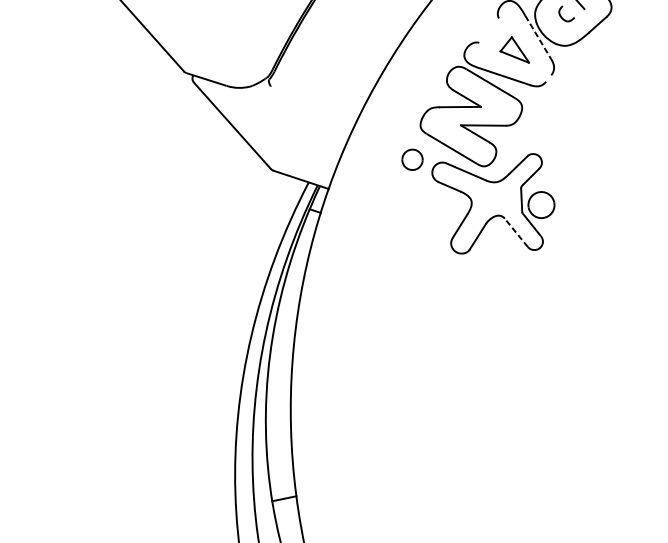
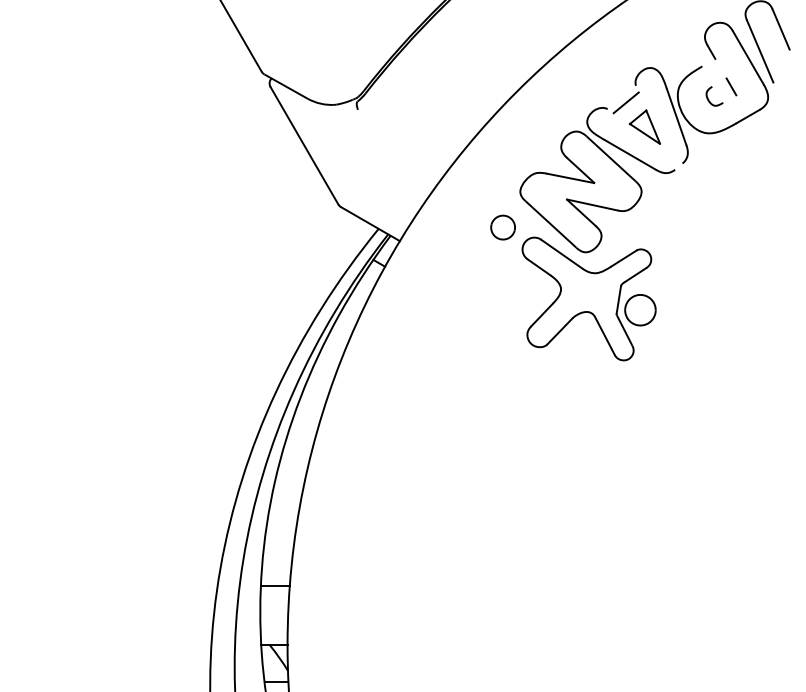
line: (493, 34) -> (625, 102), added
line: (538, 37) -> (676, 116), dashed -> solid
line: (515, 232) -> (604, 335), dashed -> solid

